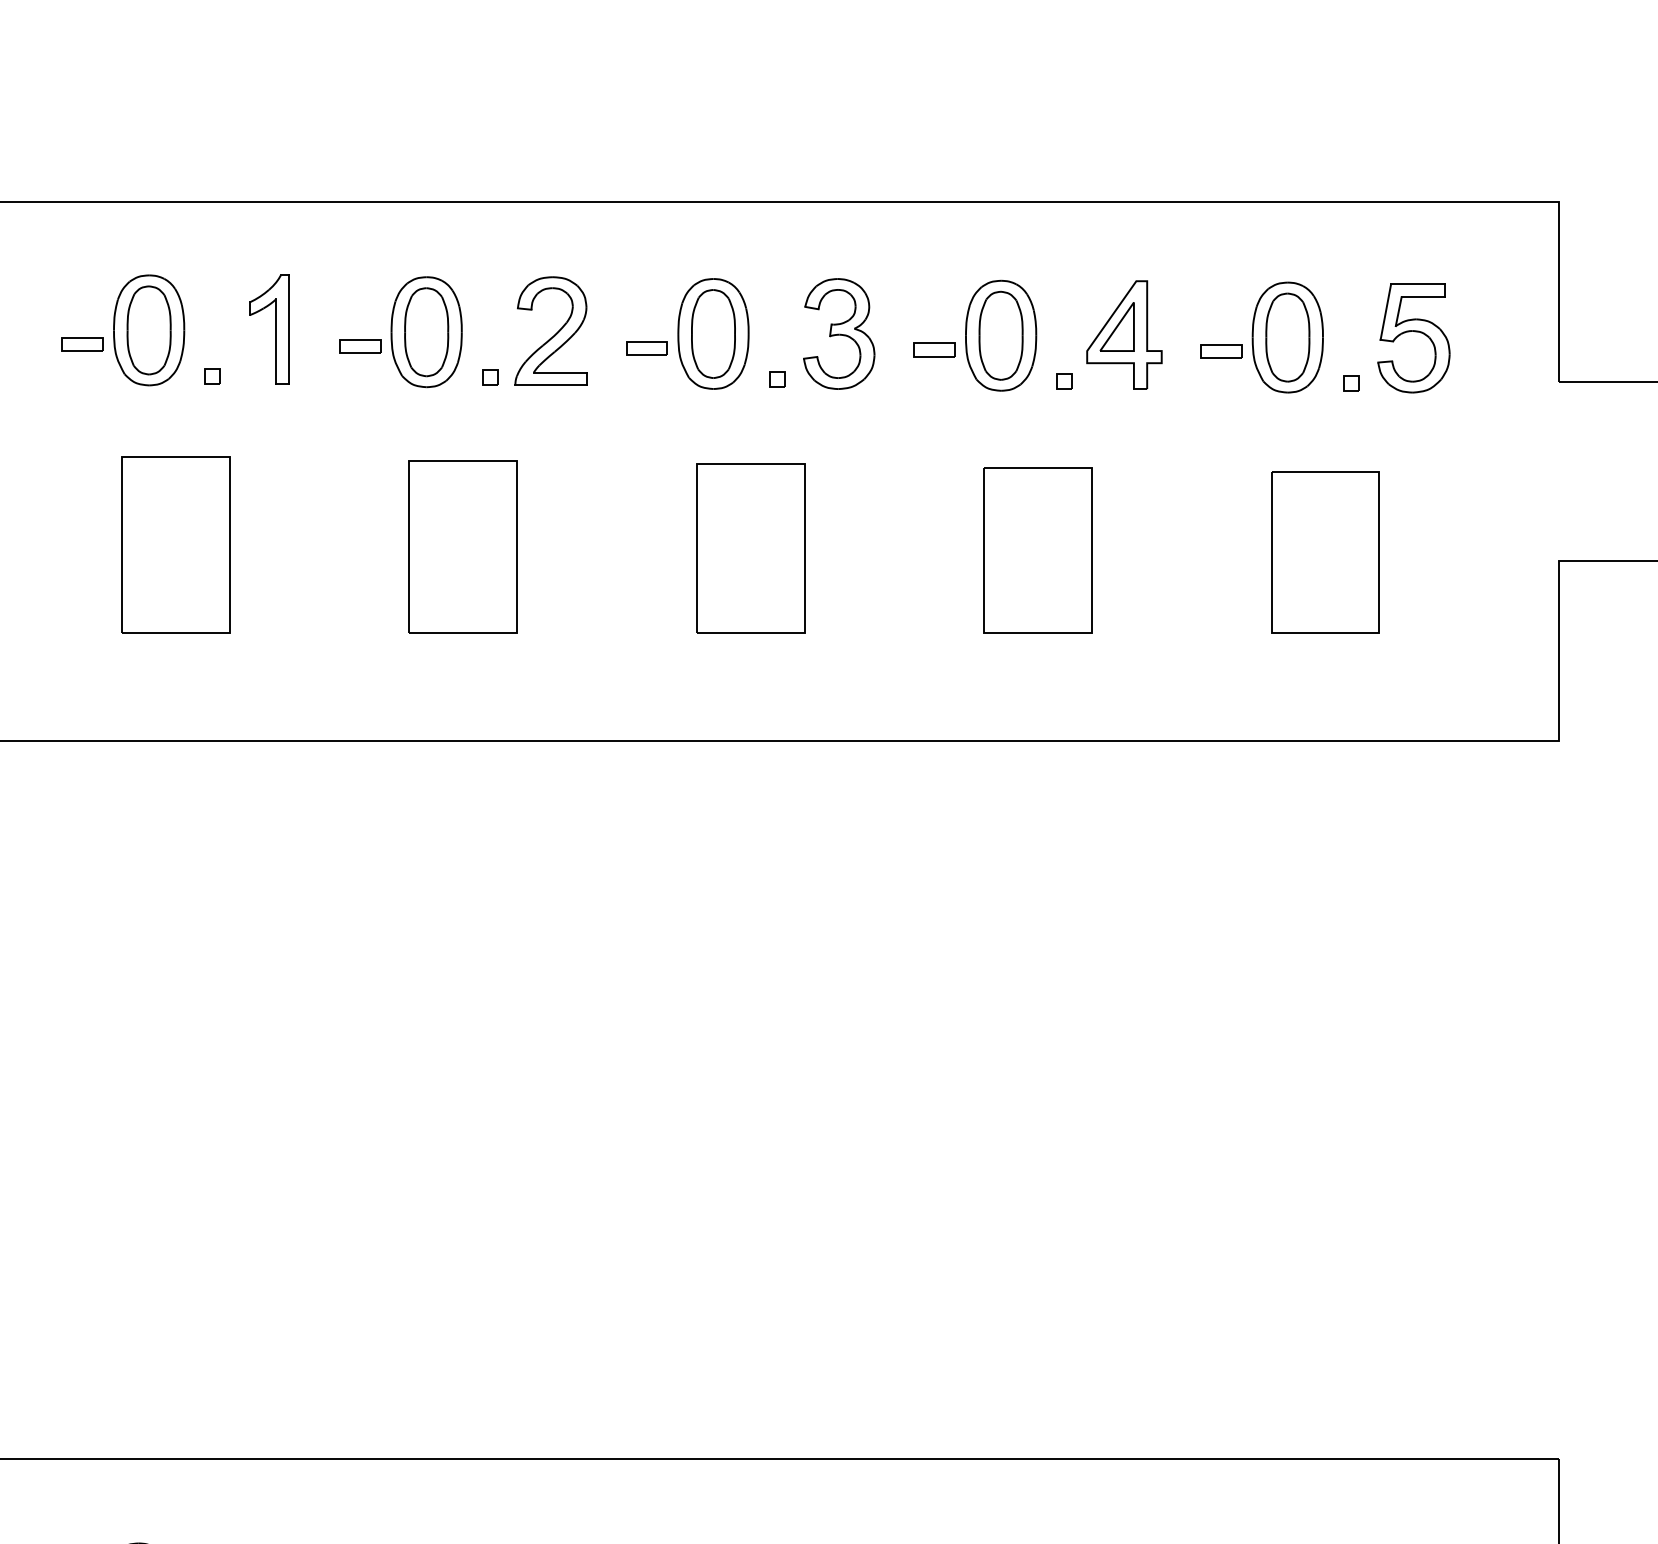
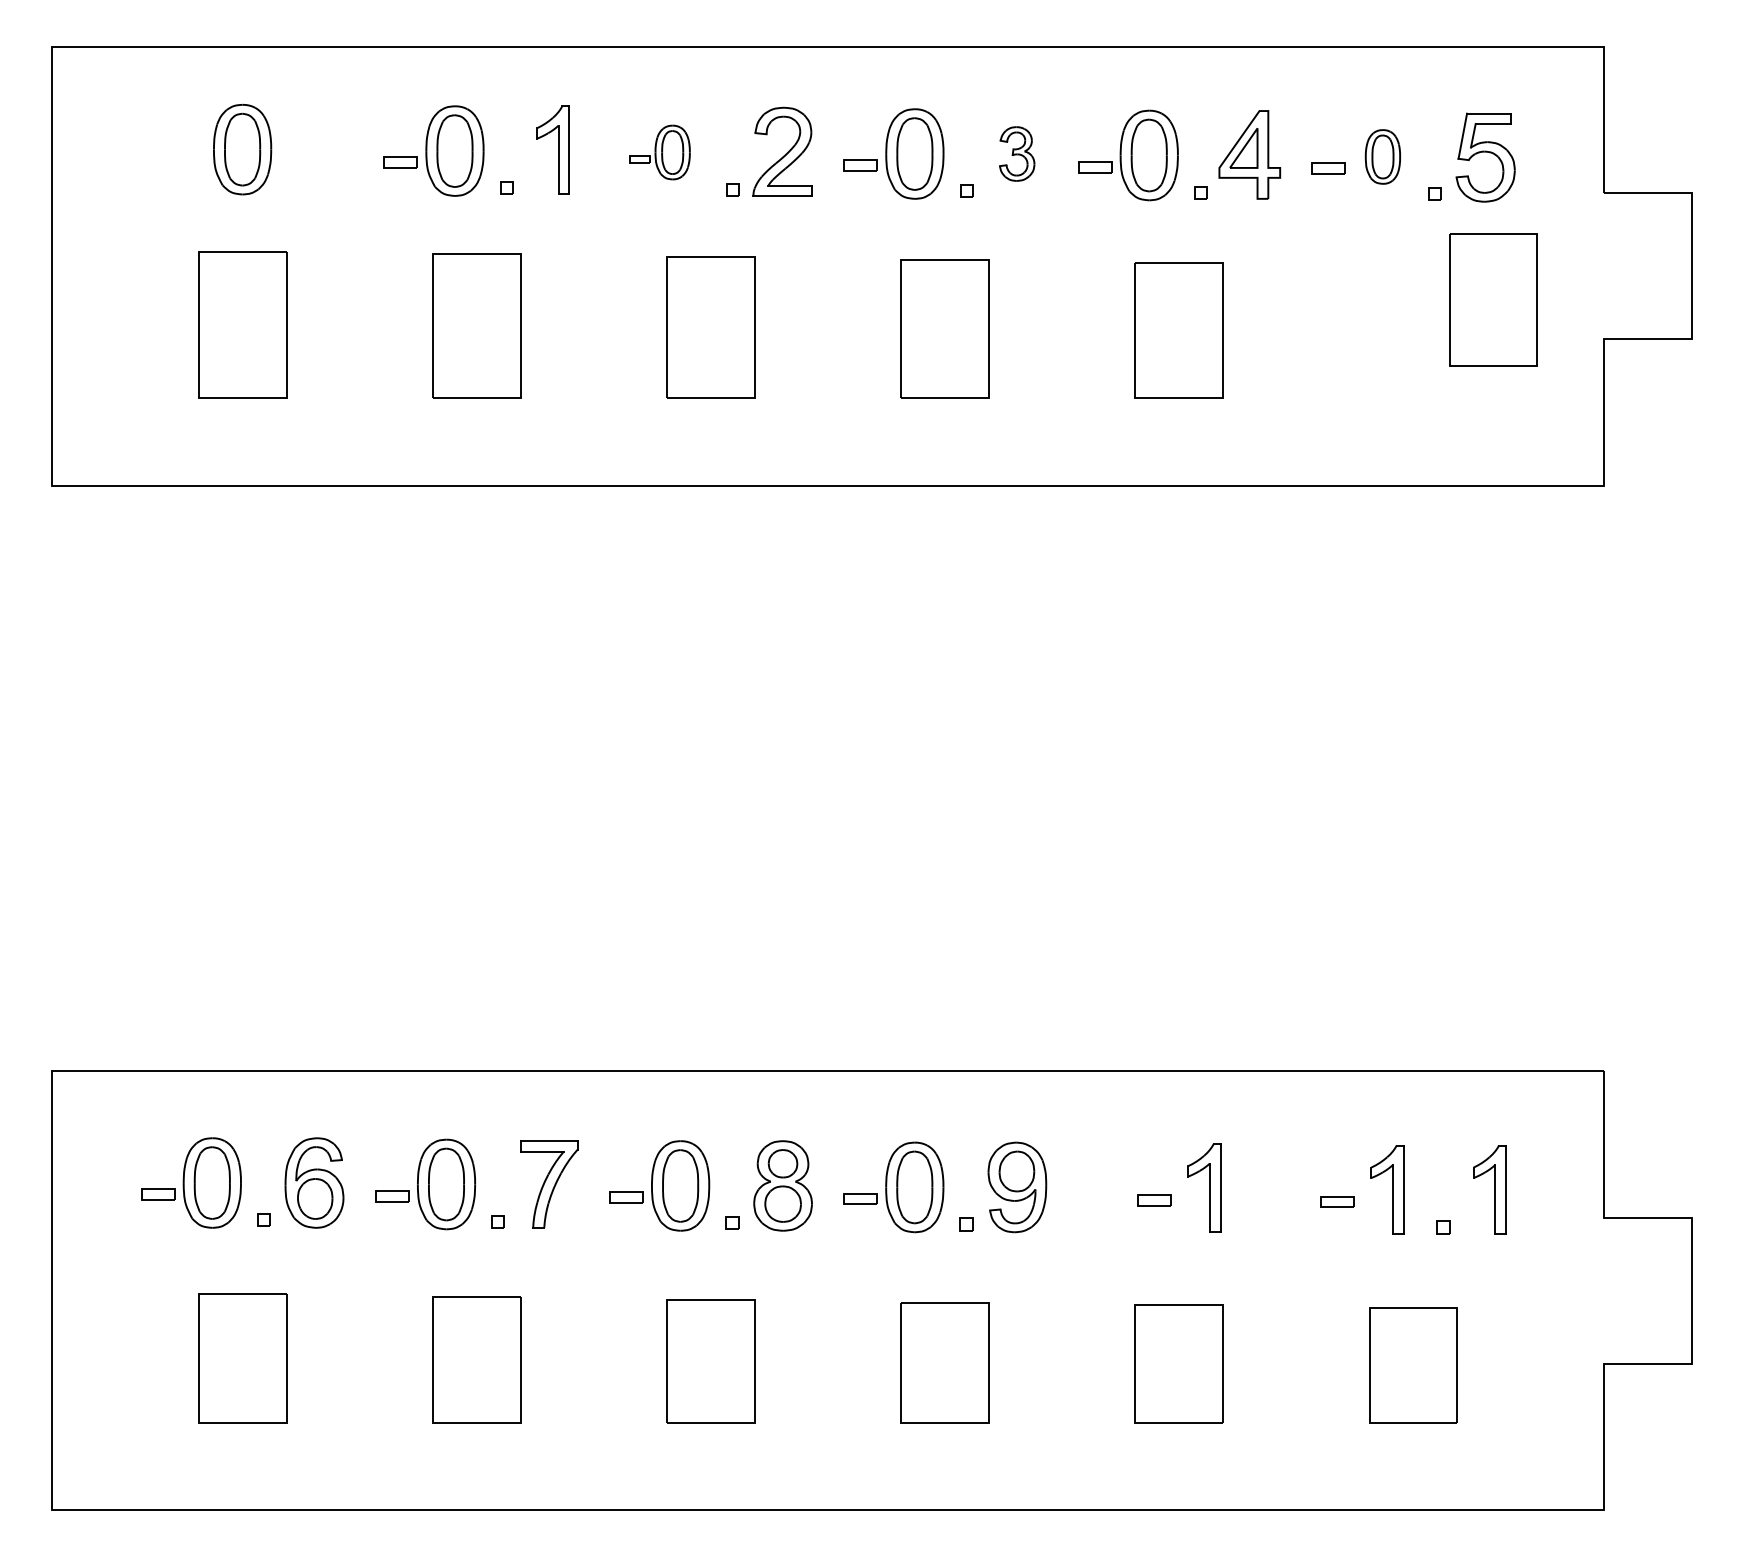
part: (400, 332) -> (659, 152), size x0.6
part: (838, 333) -> (1016, 153), size x0.6
part: (1287, 337) -> (1382, 156), size x0.6
part: (1325, 551) -> (1493, 299), moved

